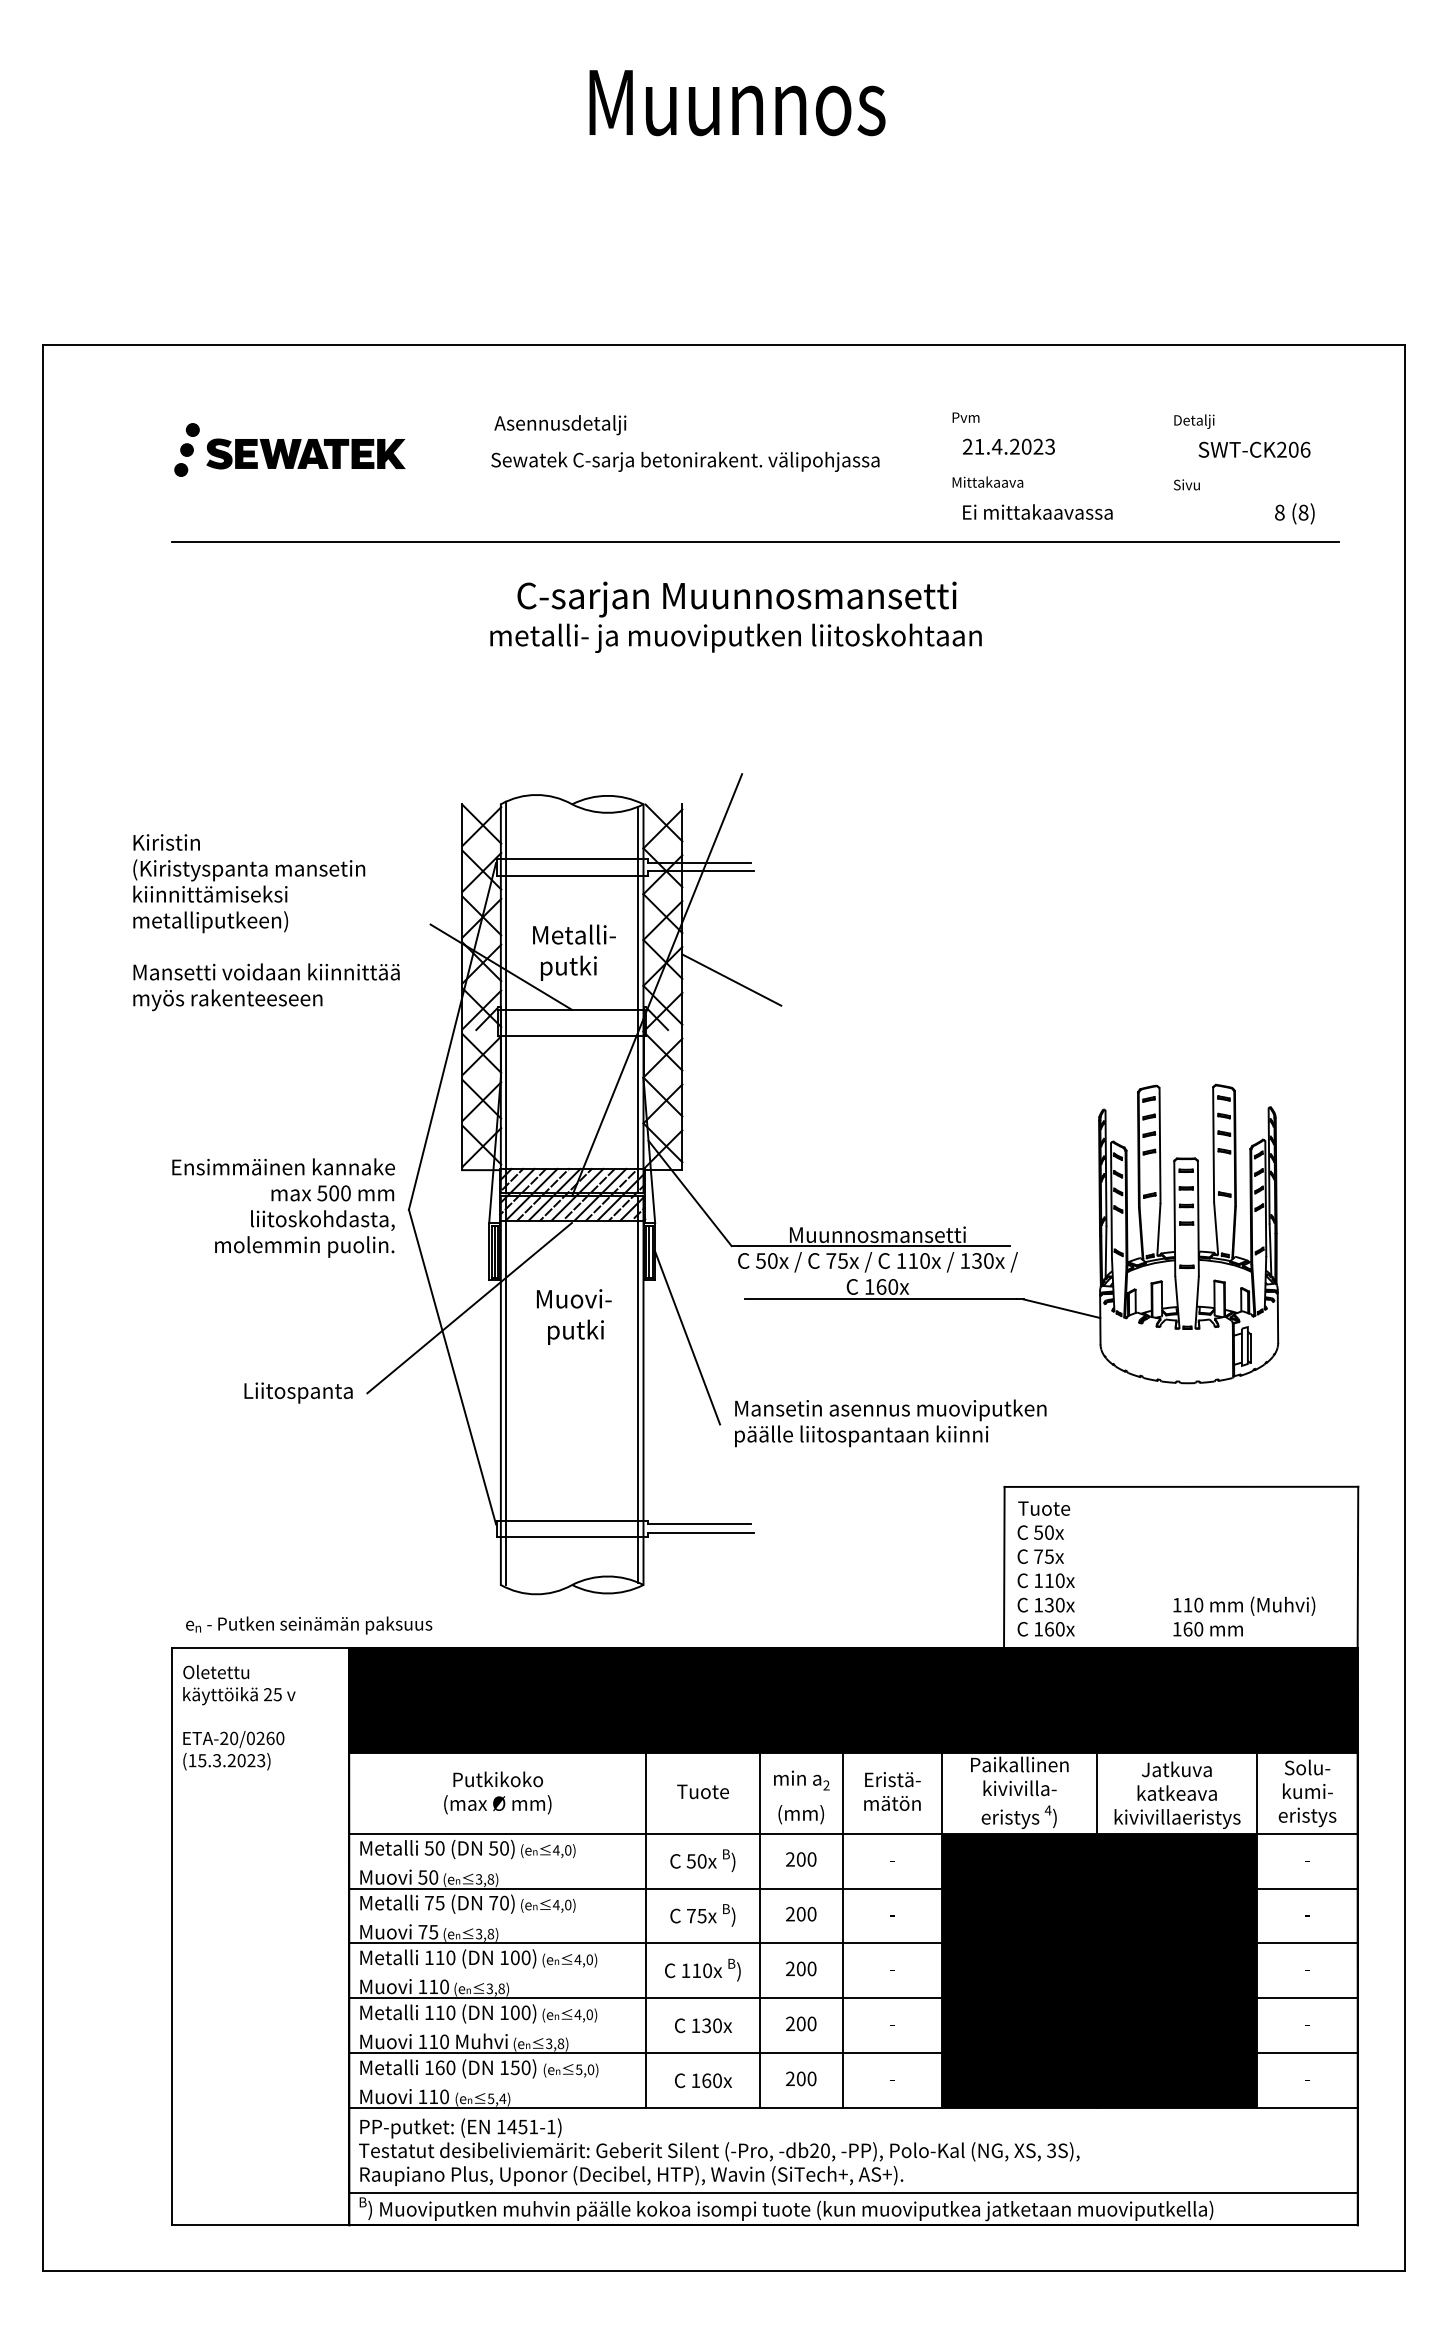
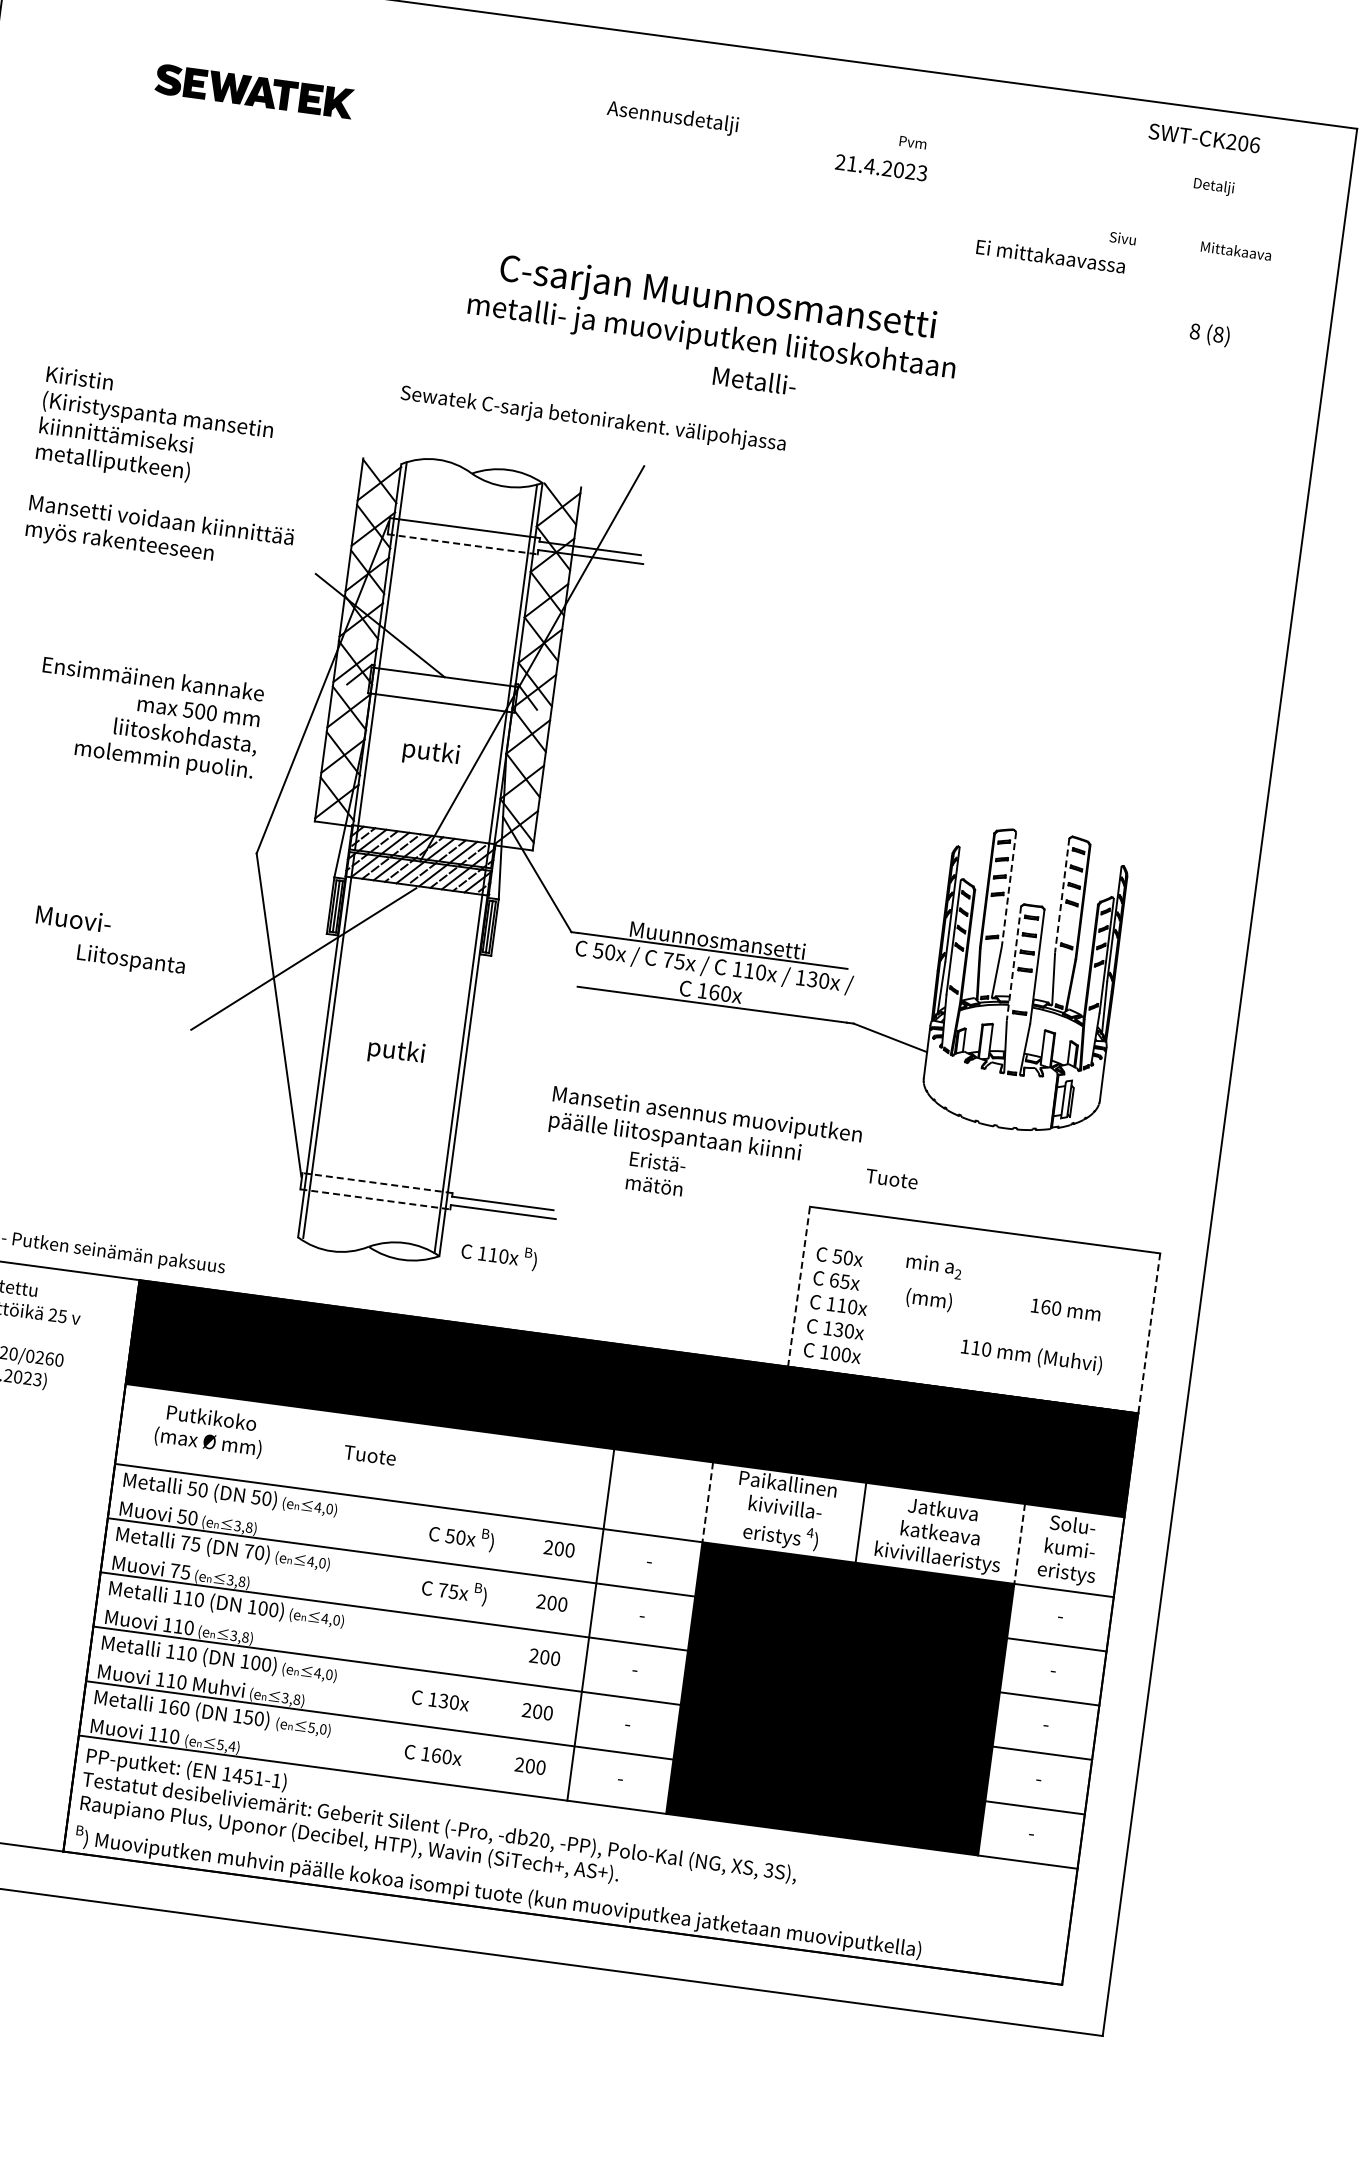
text: (1194, 421) -> (1214, 186), moved
text: (560, 425) -> (672, 118), moved
text: (1008, 446) -> (881, 167), moved
part: (186, 449) -> (136, 71), removed
text: (1254, 449) -> (1204, 138), moved
text: (685, 461) -> (593, 419), moved
text: (987, 481) -> (1235, 250), moved
text: (1037, 511) -> (1050, 255), moved
text: (1294, 513) -> (1209, 334), moved
line: (755, 542) -> (688, 238), removed
text: (735, 616) -> (713, 316), moved
line: (572, 875) -> (462, 544), solid -> dashed
text: (266, 922) -> (168, 470), moved
text: (574, 934) -> (754, 380), moved
text: (568, 967) -> (430, 752), moved
line: (731, 979) -> (606, 668), removed
line: (1160, 1145) -> (1009, 889), solid -> dashed
line: (1213, 1145) -> (1062, 896), solid -> dashed
text: (283, 1207) -> (148, 718), moved
line: (1174, 1219) -> (1013, 964), solid -> dashed
text: (574, 1298) -> (74, 918), moved
text: (575, 1331) -> (396, 1051), moved
line: (687, 1337) -> (515, 1016), removed
text: (298, 1392) -> (131, 960), moved
text: (1044, 1508) -> (892, 1179), moved
line: (572, 1520) -> (377, 1182), solid -> dashed
line: (572, 1537) -> (375, 1199), solid -> dashed
text: (1038, 1556) -> (834, 1280), 75x -> 65x
line: (1004, 1567) -> (799, 1286), solid -> dashed
line: (1357, 1567) -> (1148, 1333), solid -> dashed
text: (1049, 1629) -> (835, 1353), 160x -> 100x
text: (1207, 1629) -> (1065, 1309), moved
text: (702, 1791) -> (369, 1455), moved
text: (892, 1791) -> (656, 1173), moved
text: (497, 1792) -> (209, 1430), moved
line: (942, 1794) -> (707, 1503), solid -> dashed
line: (1257, 1794) -> (1019, 1544), solid -> dashed
text: (801, 1797) -> (931, 1283), moved
line: (646, 1930) -> (396, 1598), removed
line: (760, 1930) -> (509, 1613), removed
text: (702, 1969) -> (499, 1254), moved
line: (853, 2193) -> (566, 1886), removed

